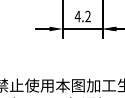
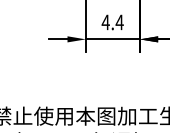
text: (88, 16) -> (120, 22), 4.2 -> 4.4

